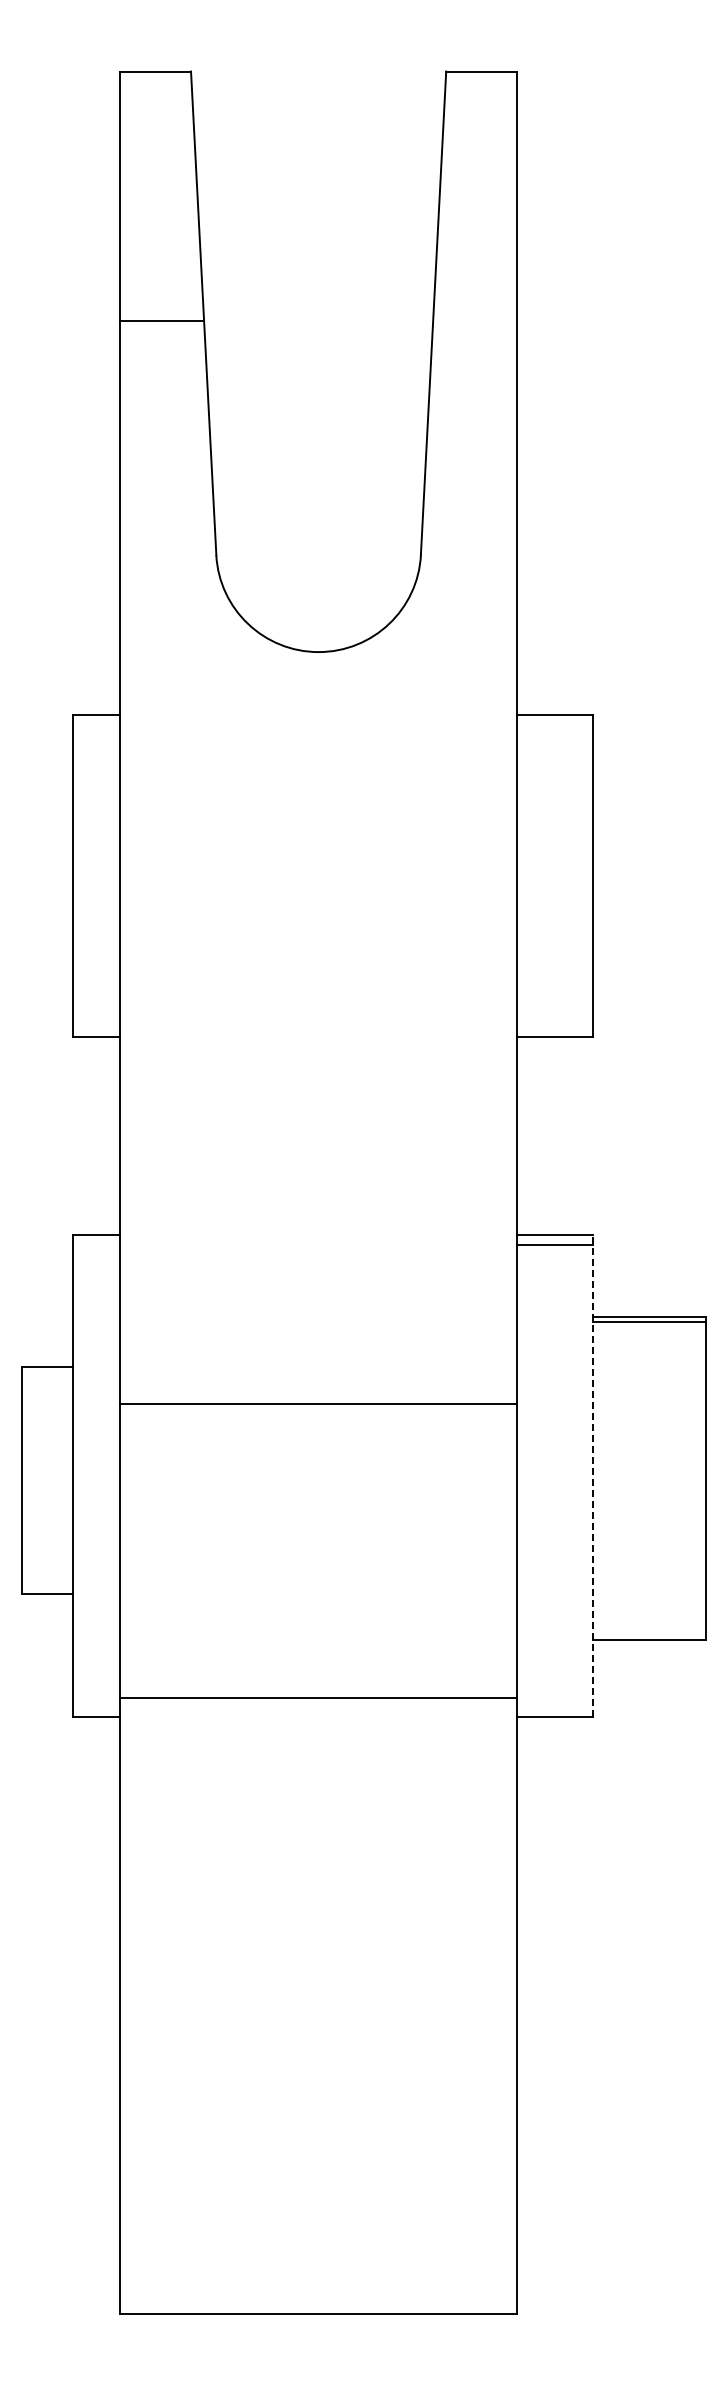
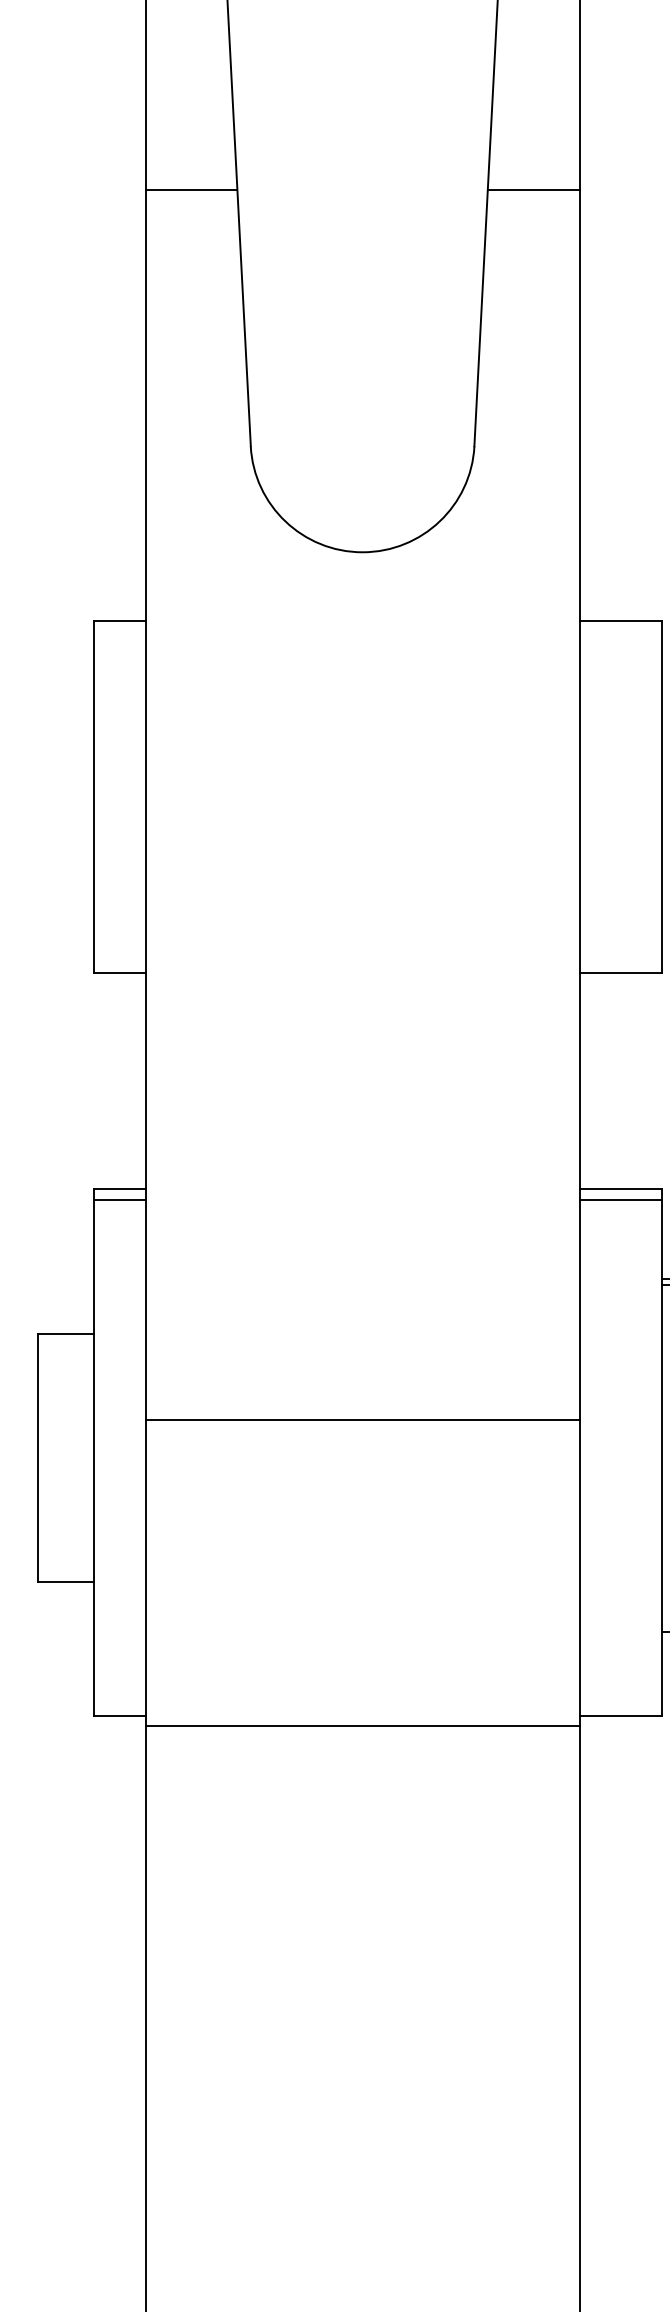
line: (475, 320) -> (534, 189), added
line: (96, 1244) -> (119, 1199), added
line: (318, 1404) -> (362, 1420), moved
line: (592, 1475) -> (661, 1452), dashed -> solid
line: (318, 1698) -> (362, 1726), moved

